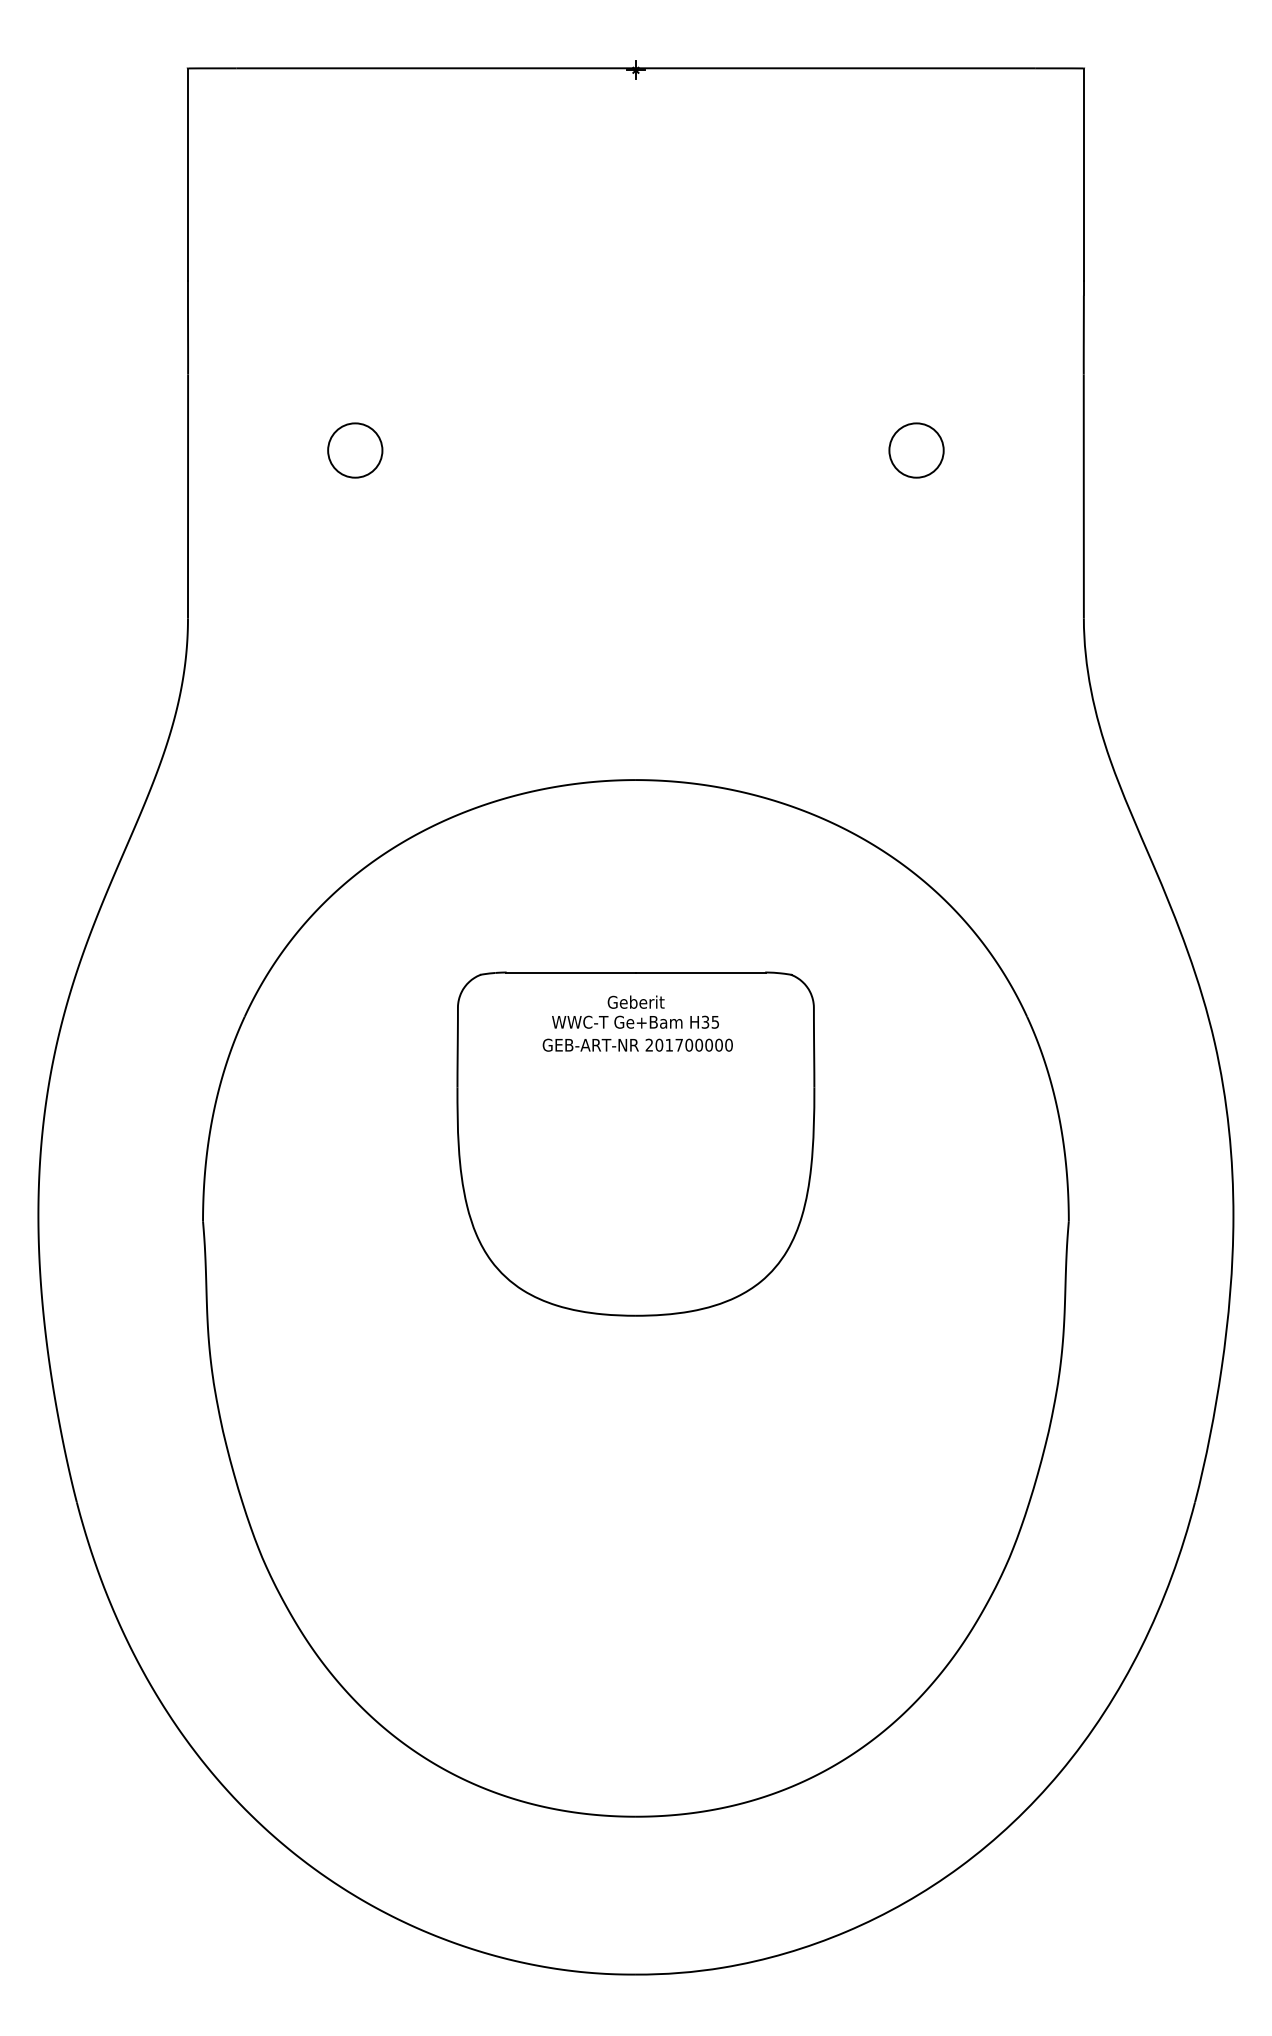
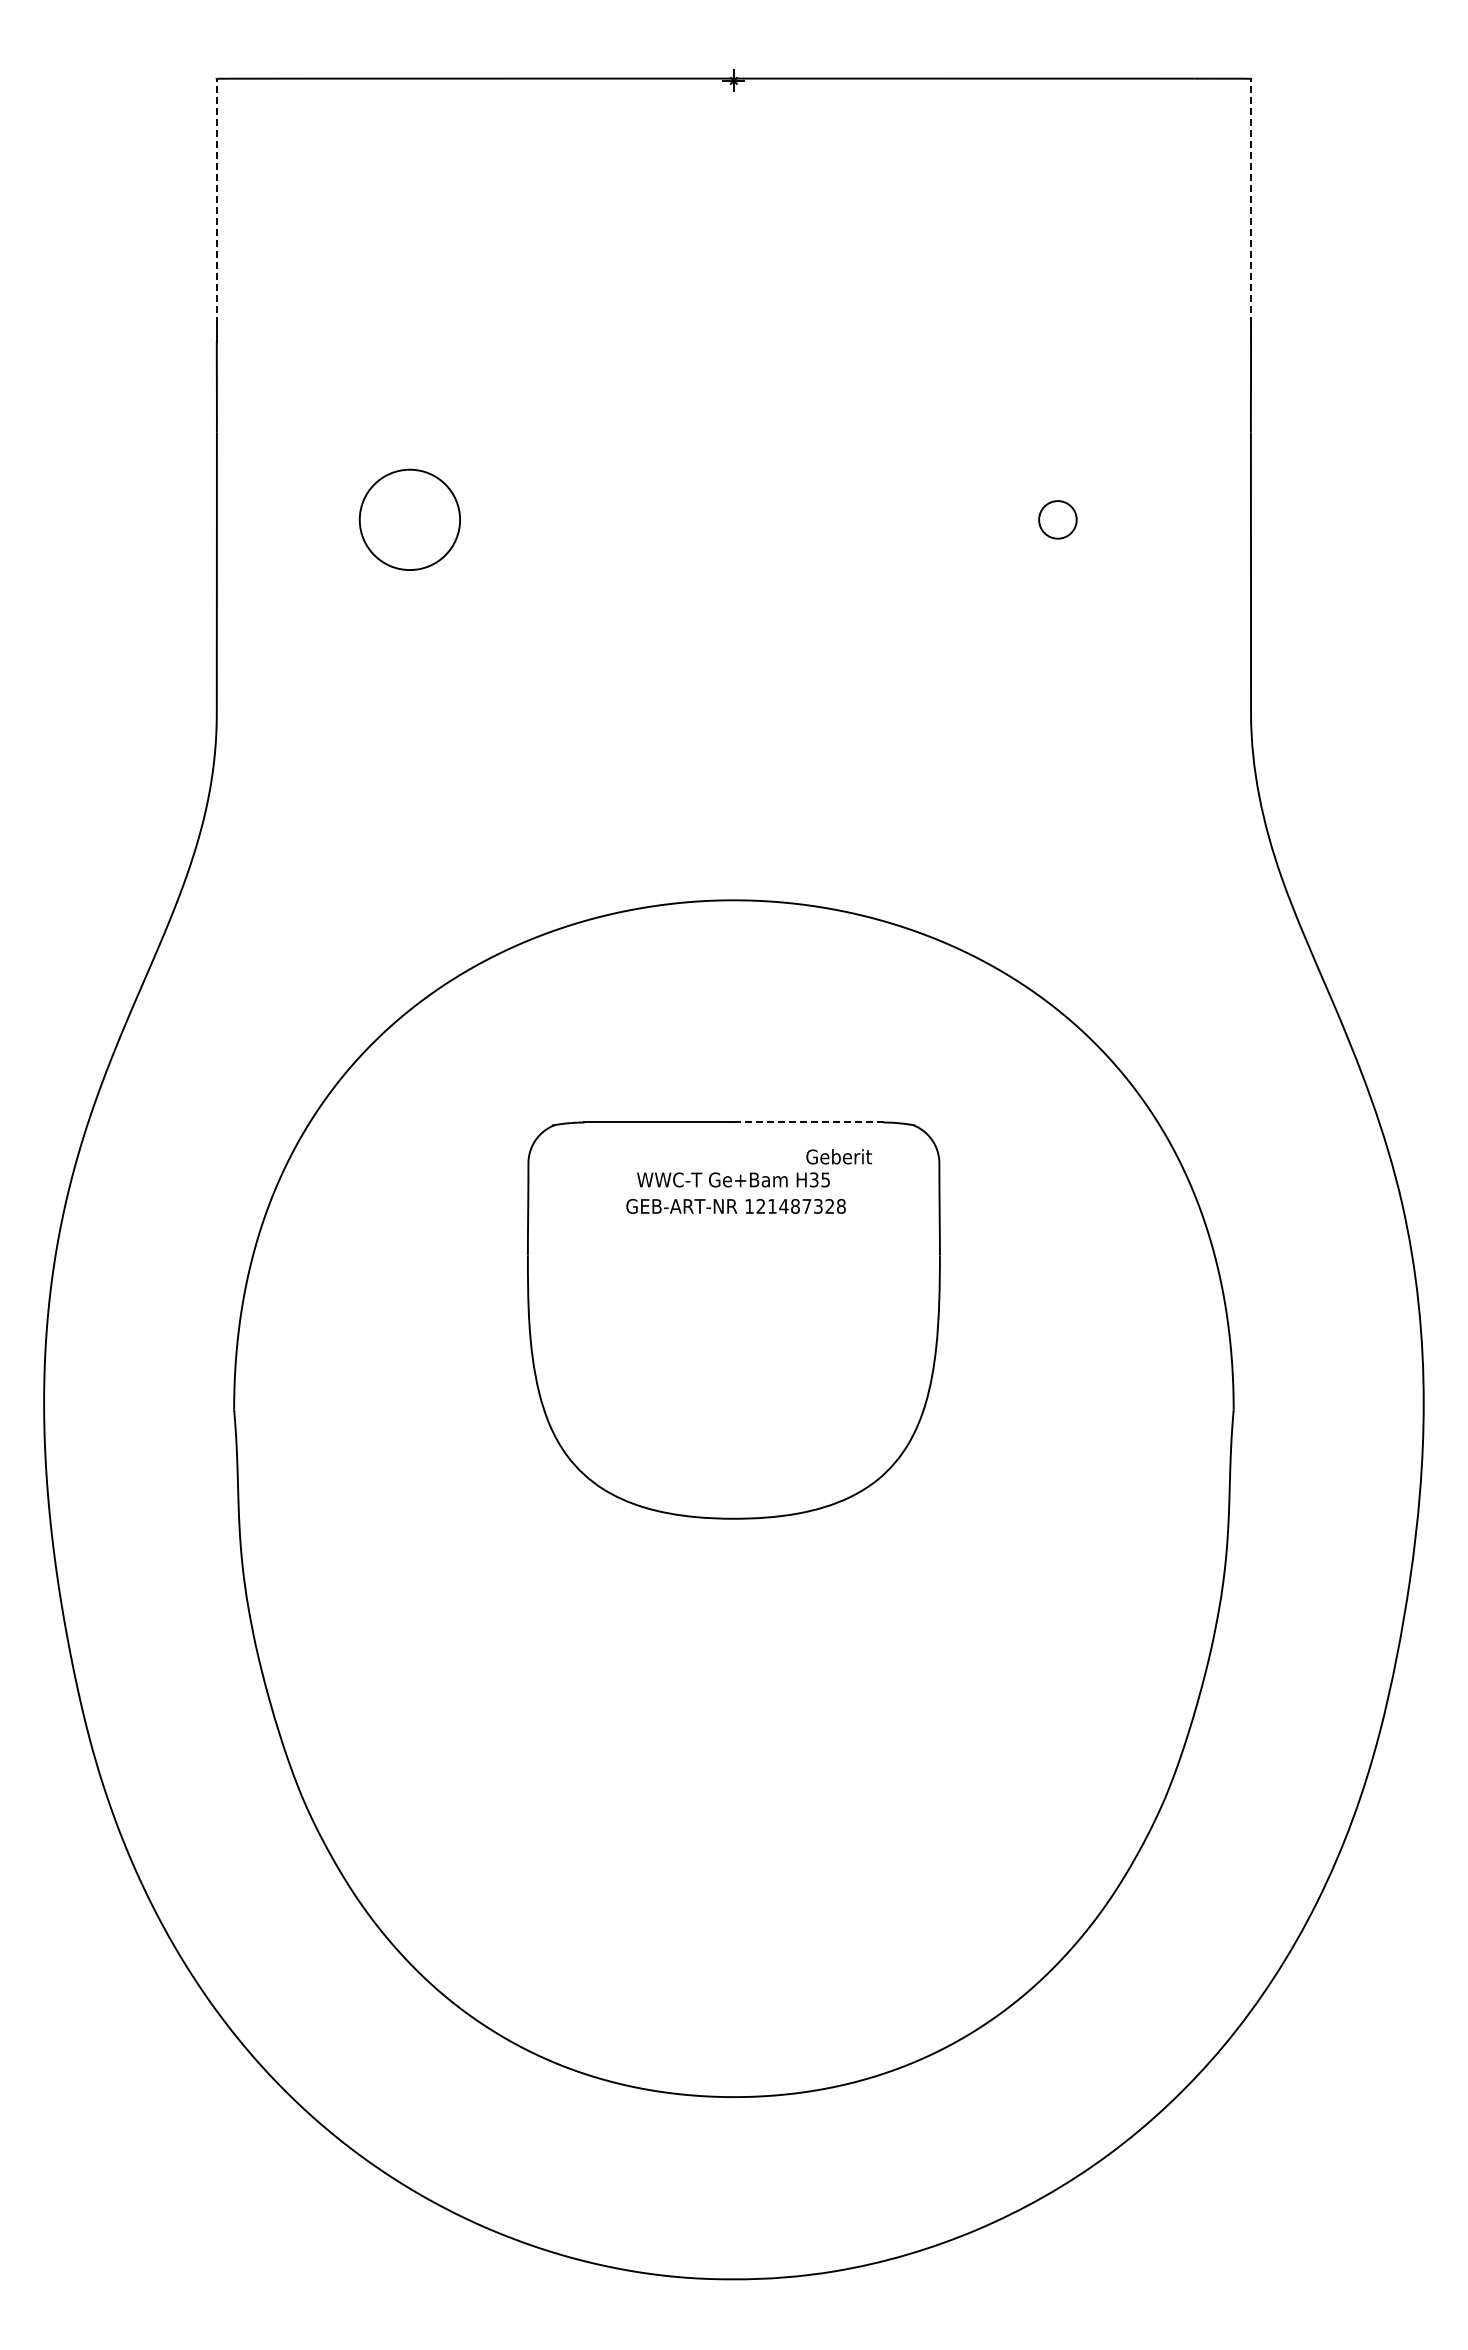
line: (187, 173) -> (216, 200), solid -> dashed
line: (1084, 173) -> (1251, 200), solid -> dashed
circle: (354, 450) -> (409, 519), size x1.6
circle: (916, 450) -> (1057, 519), size x0.6
line: (700, 972) -> (808, 1122), solid -> dashed
text: (635, 1001) -> (838, 1156), moved
text: (689, 1045) -> (795, 1206), 201700000 -> 121487328

